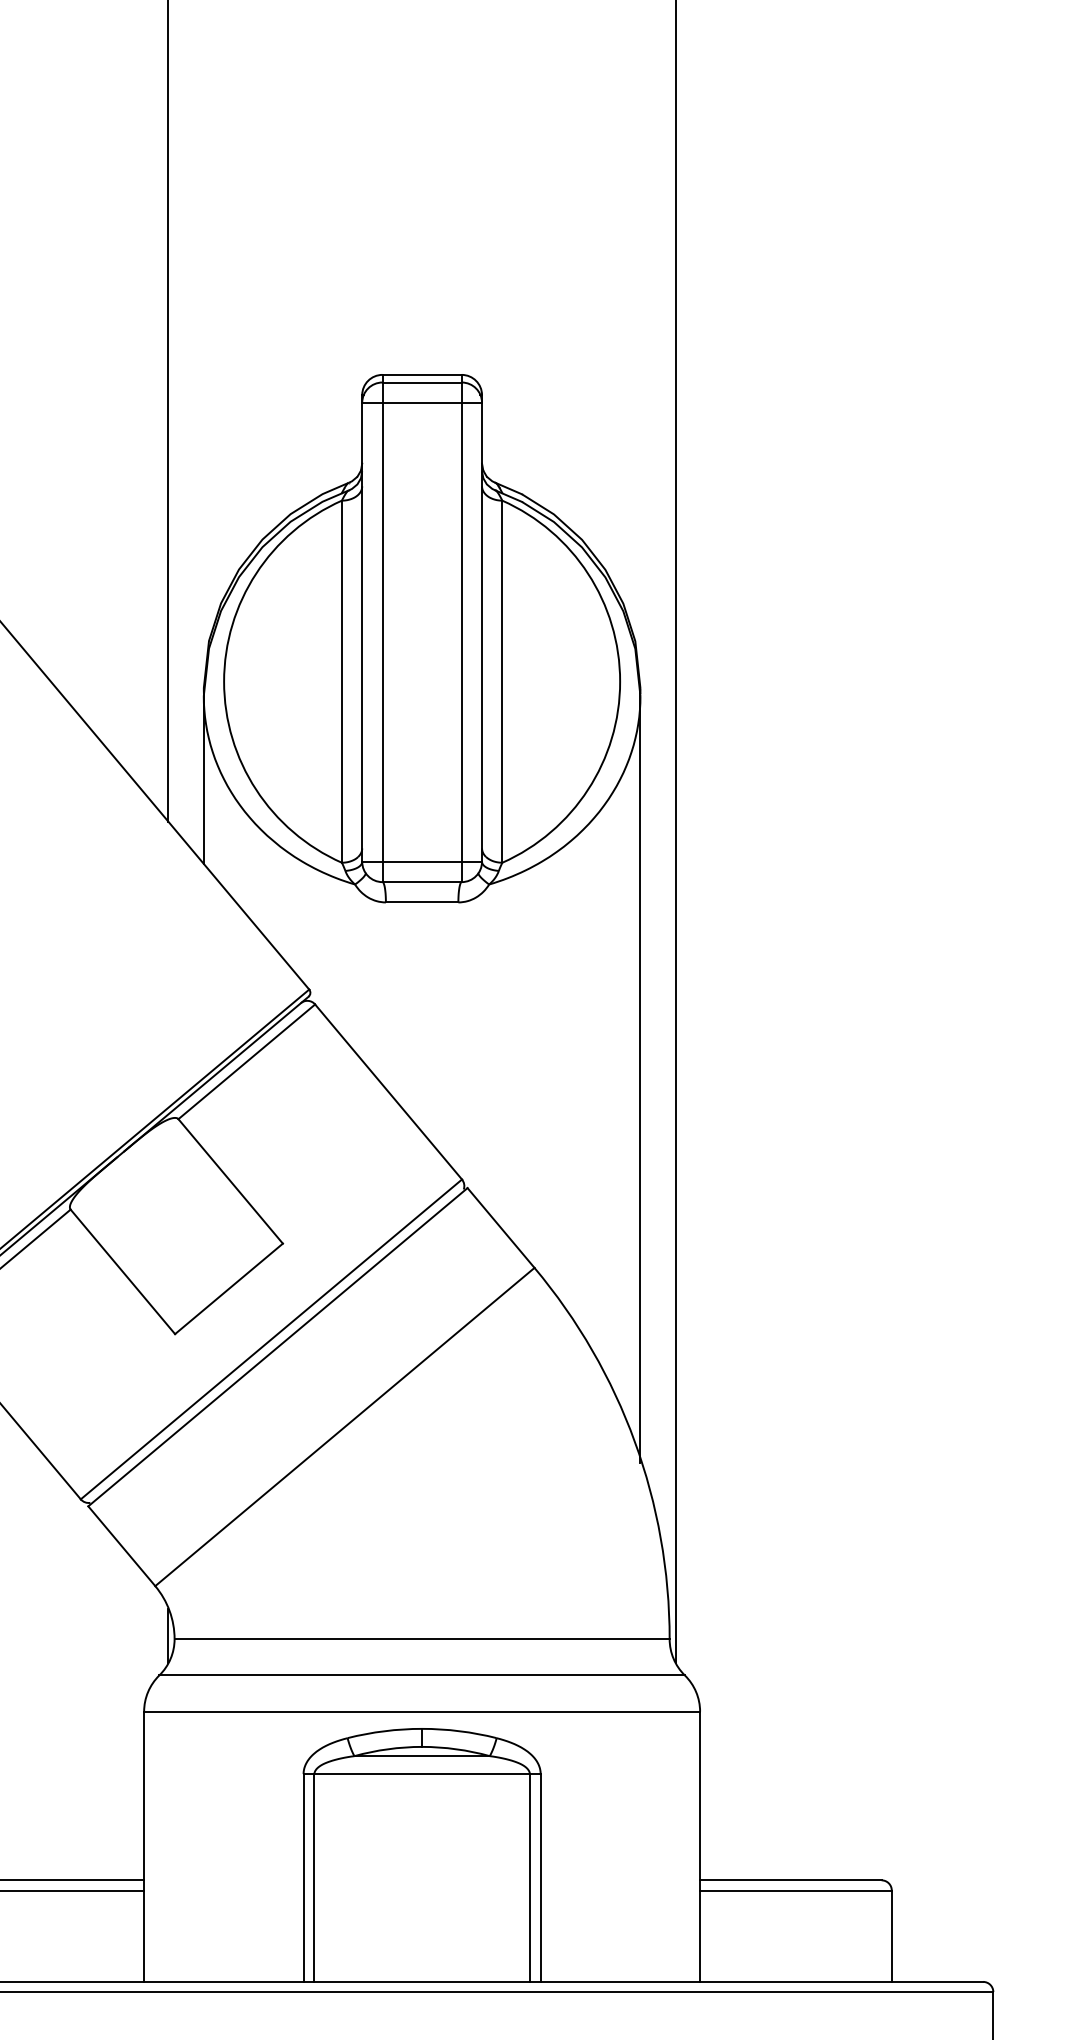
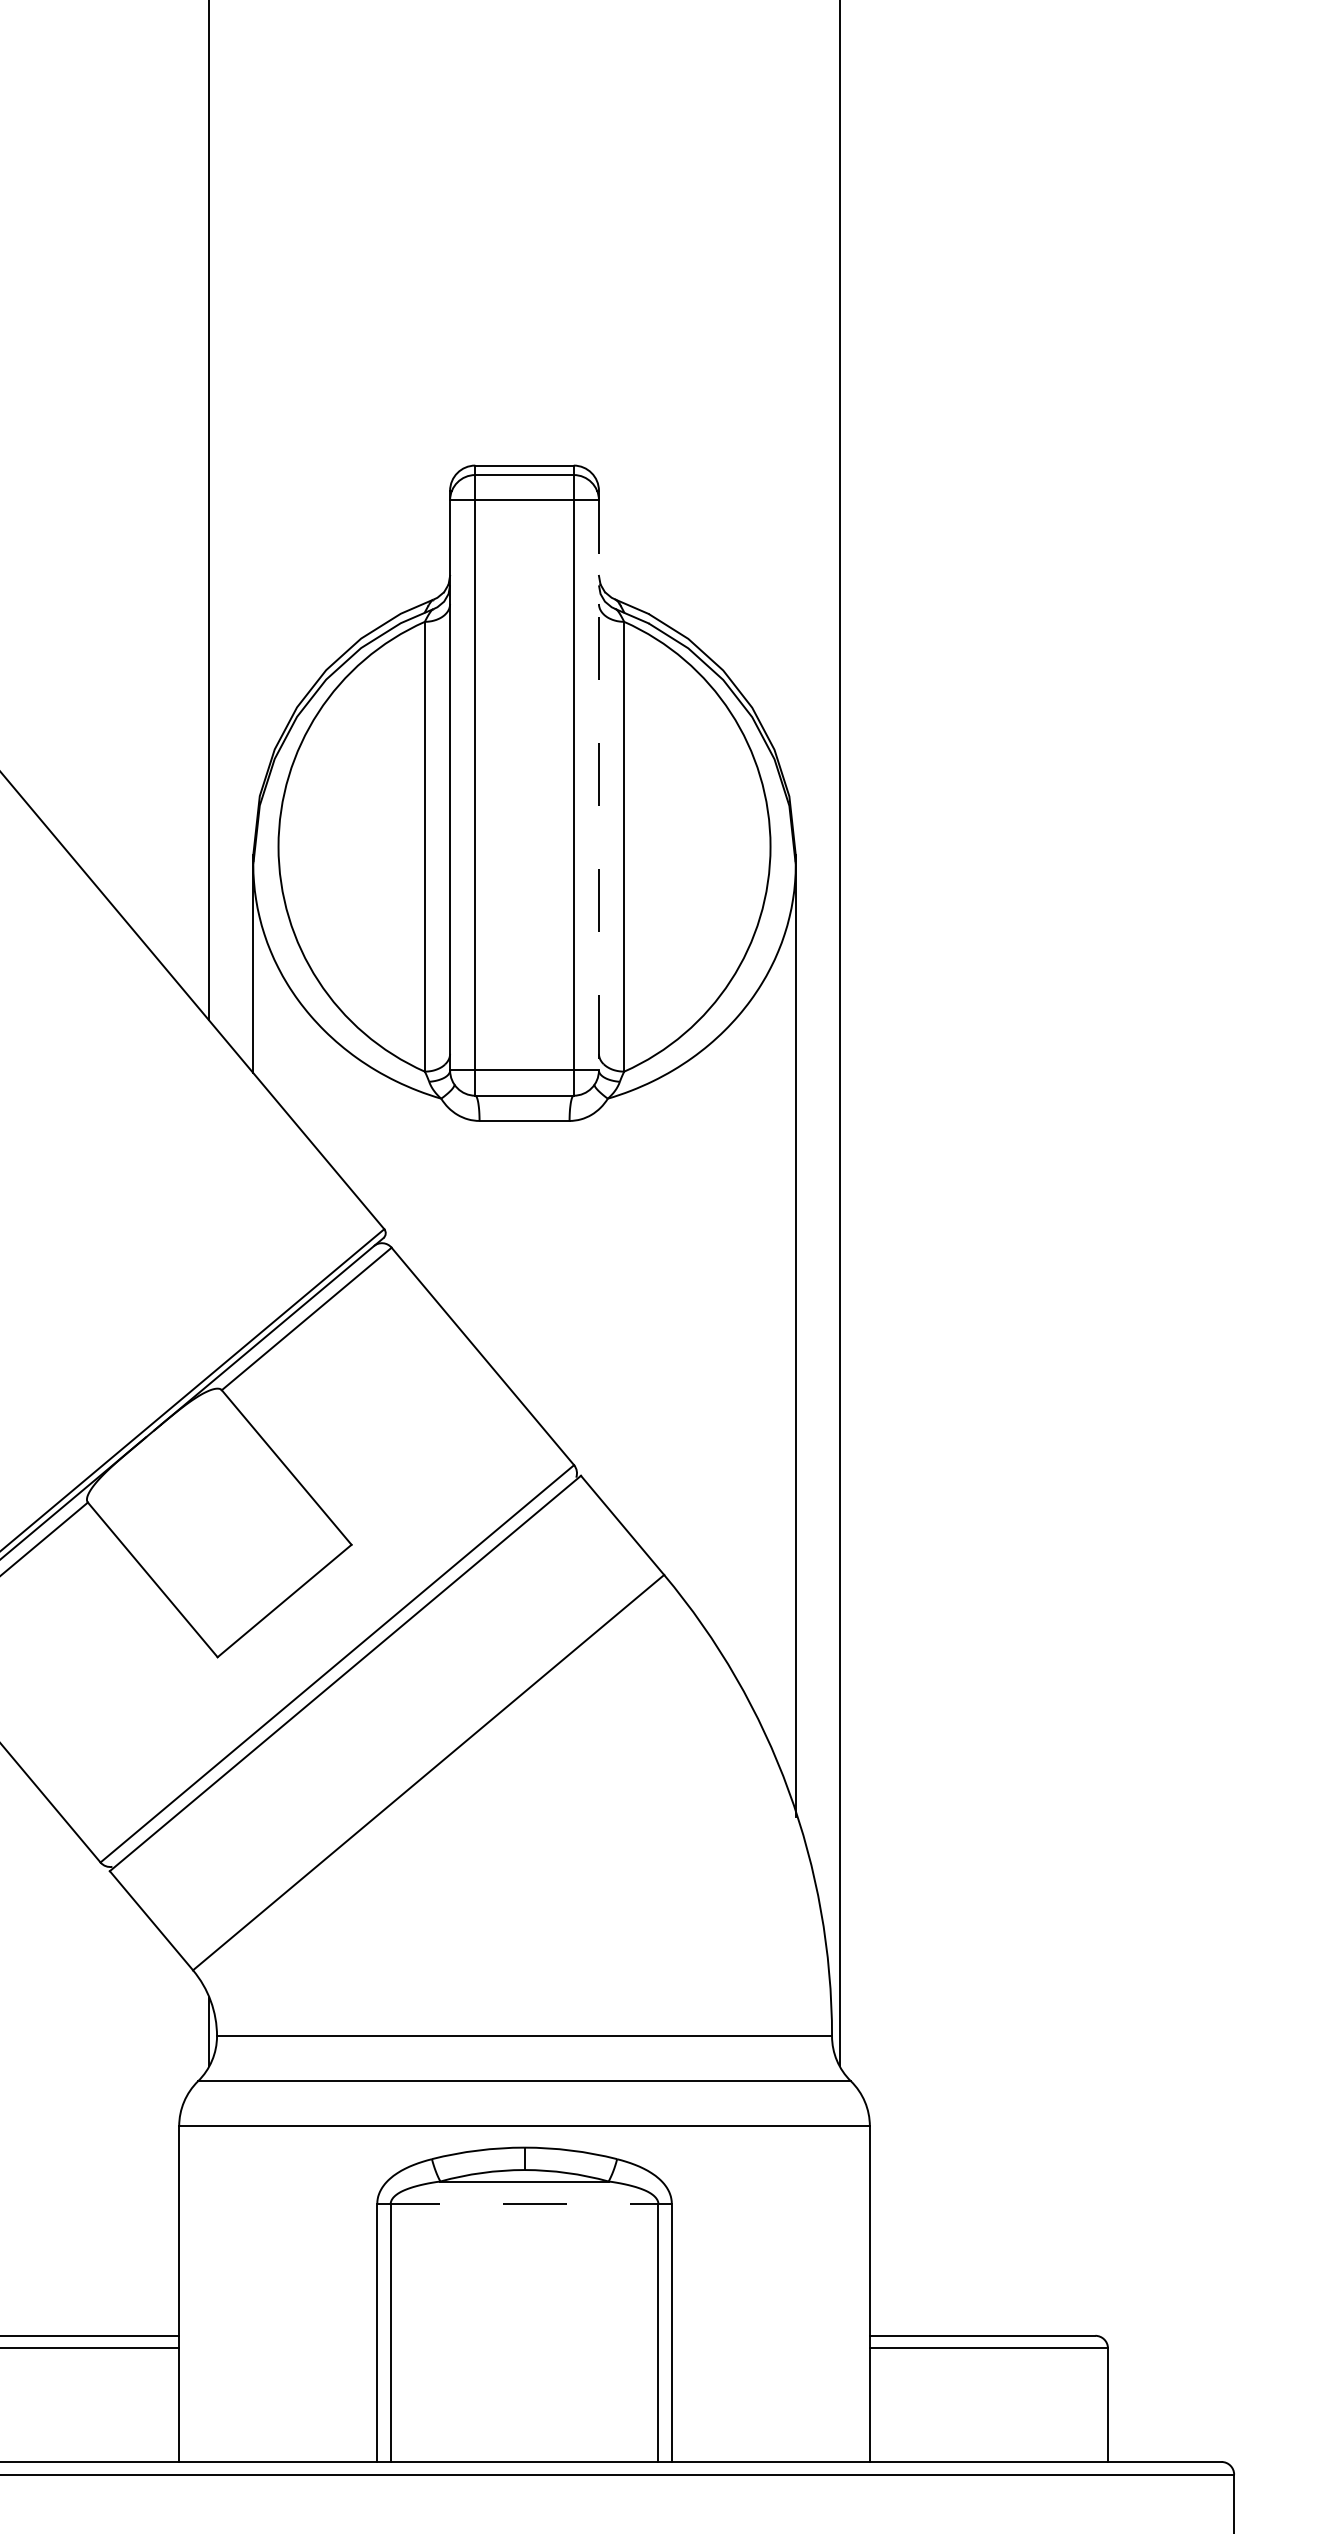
line: (482, 629) -> (599, 781), solid -> dashed
line: (422, 1774) -> (524, 2204), solid -> dashed

